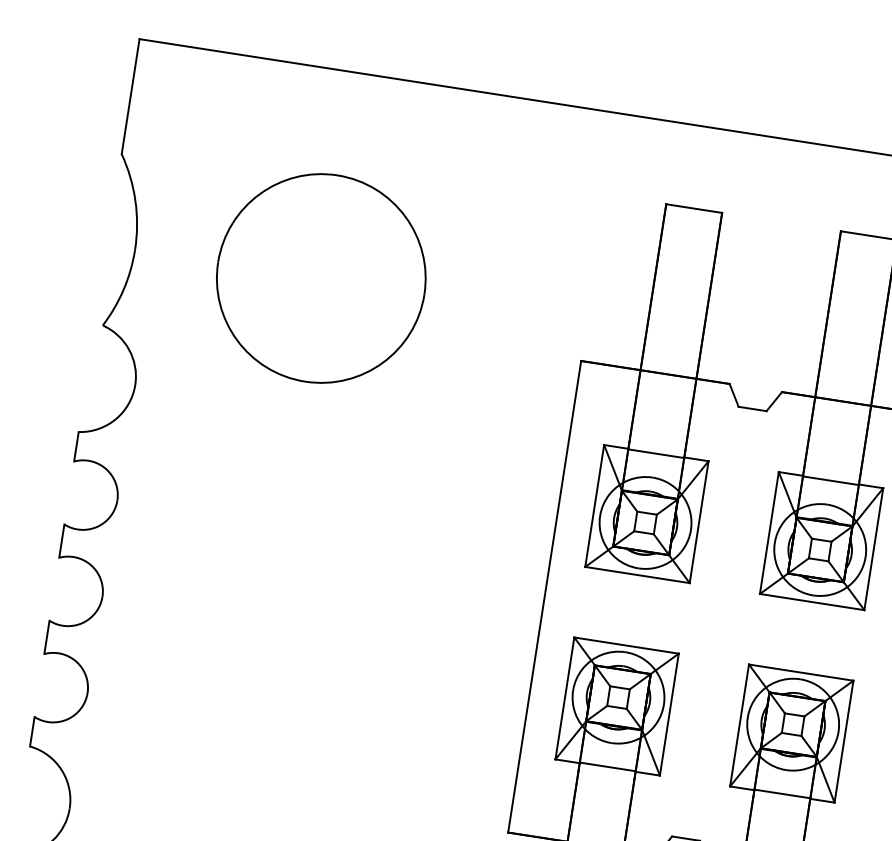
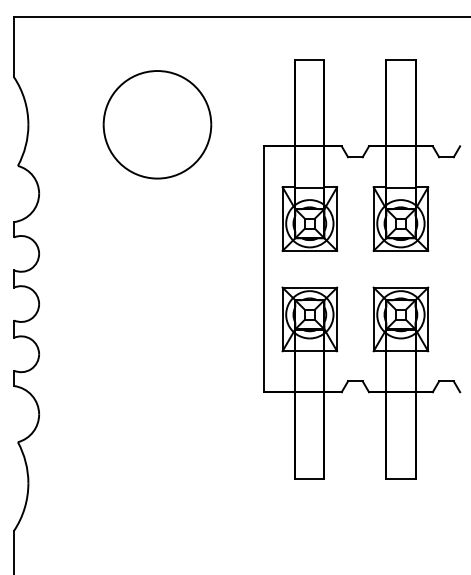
part: (321, 277) -> (157, 124), moved

